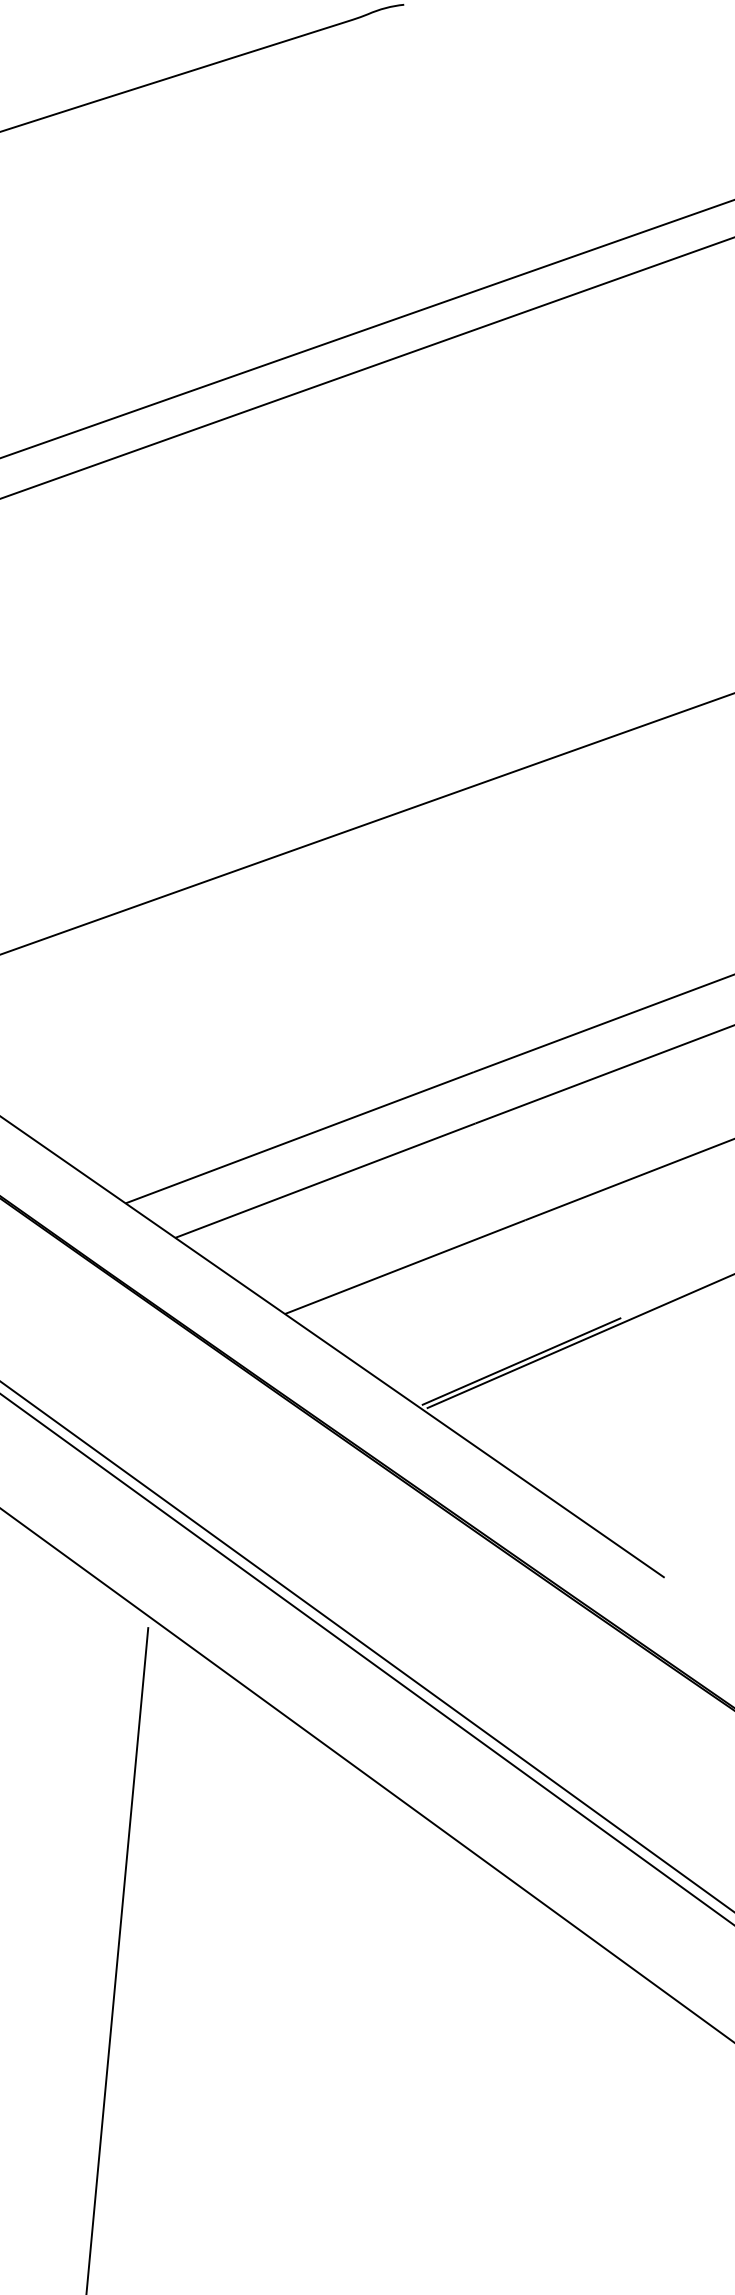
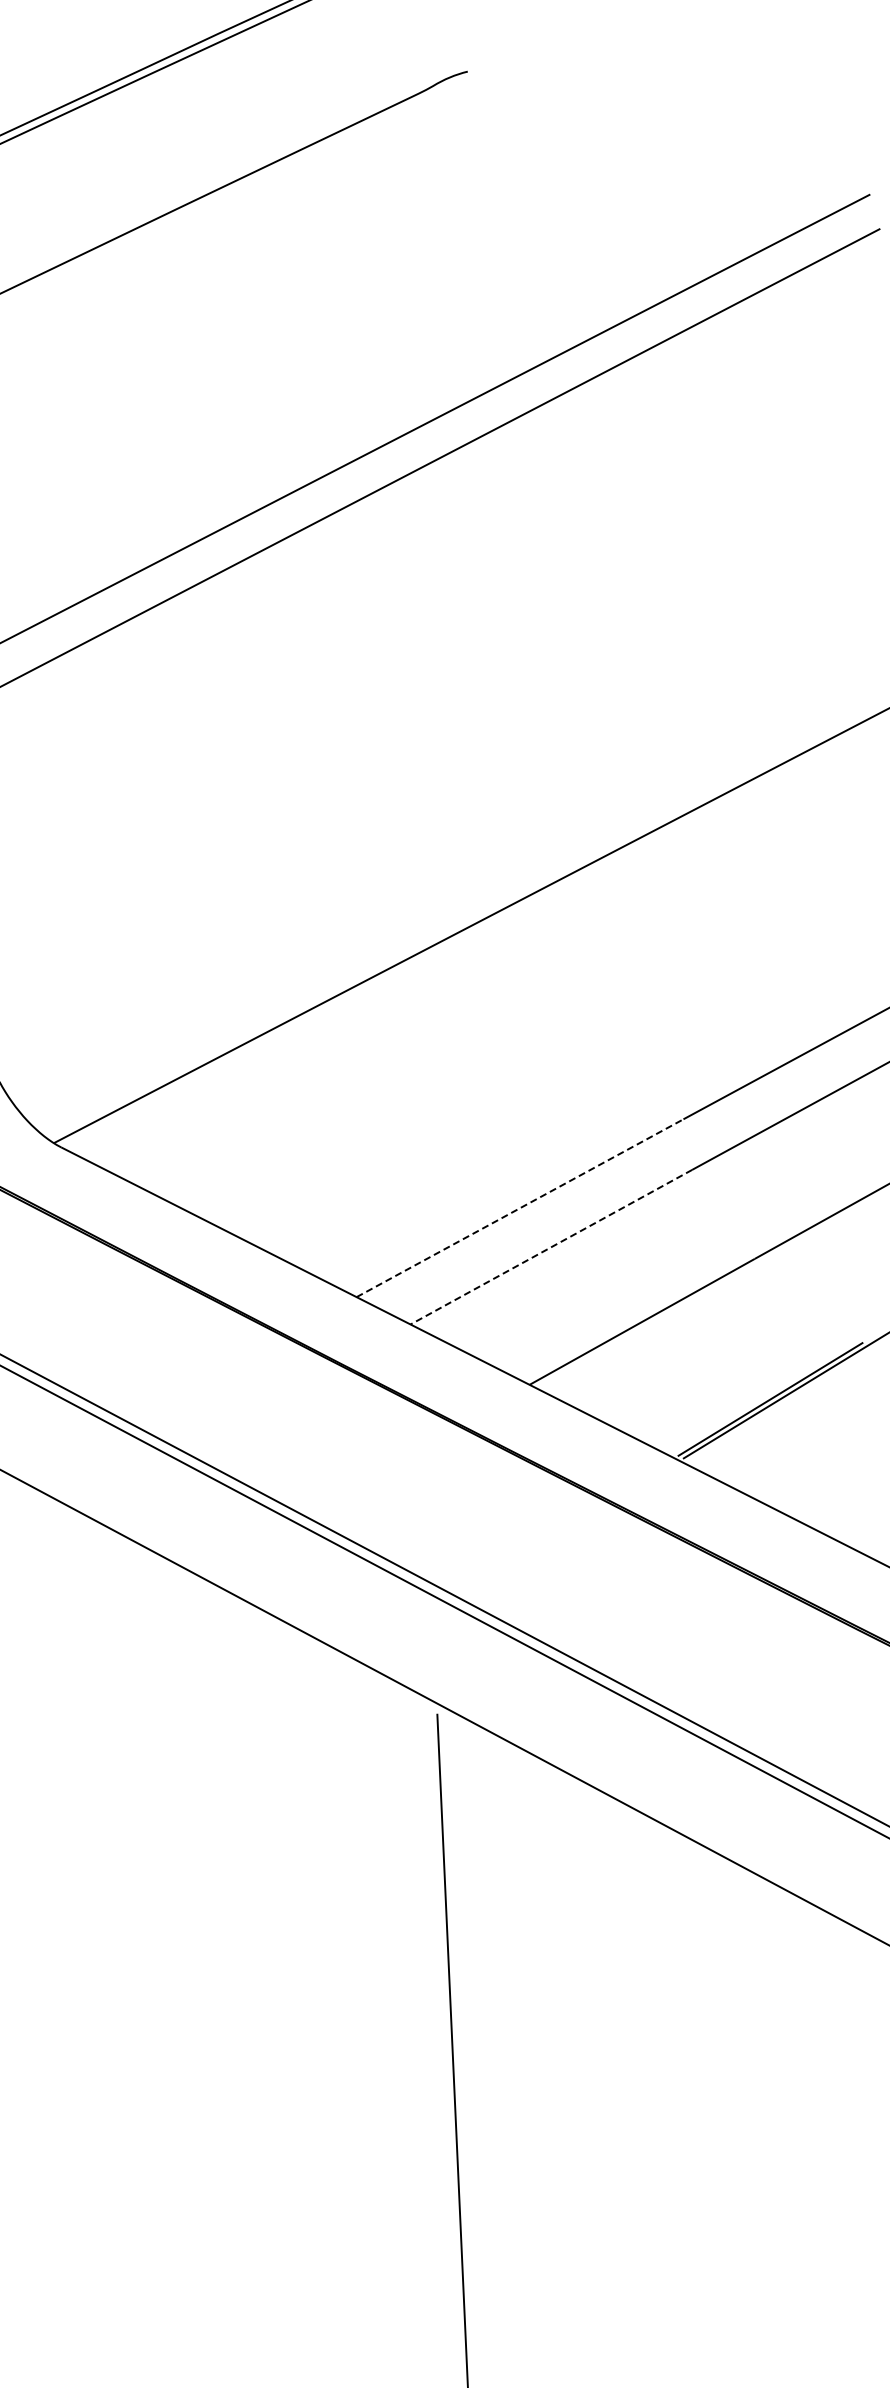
line: (300, 1137) -> (520, 1207), solid -> dashed
line: (325, 1180) -> (551, 1247), solid -> dashed

